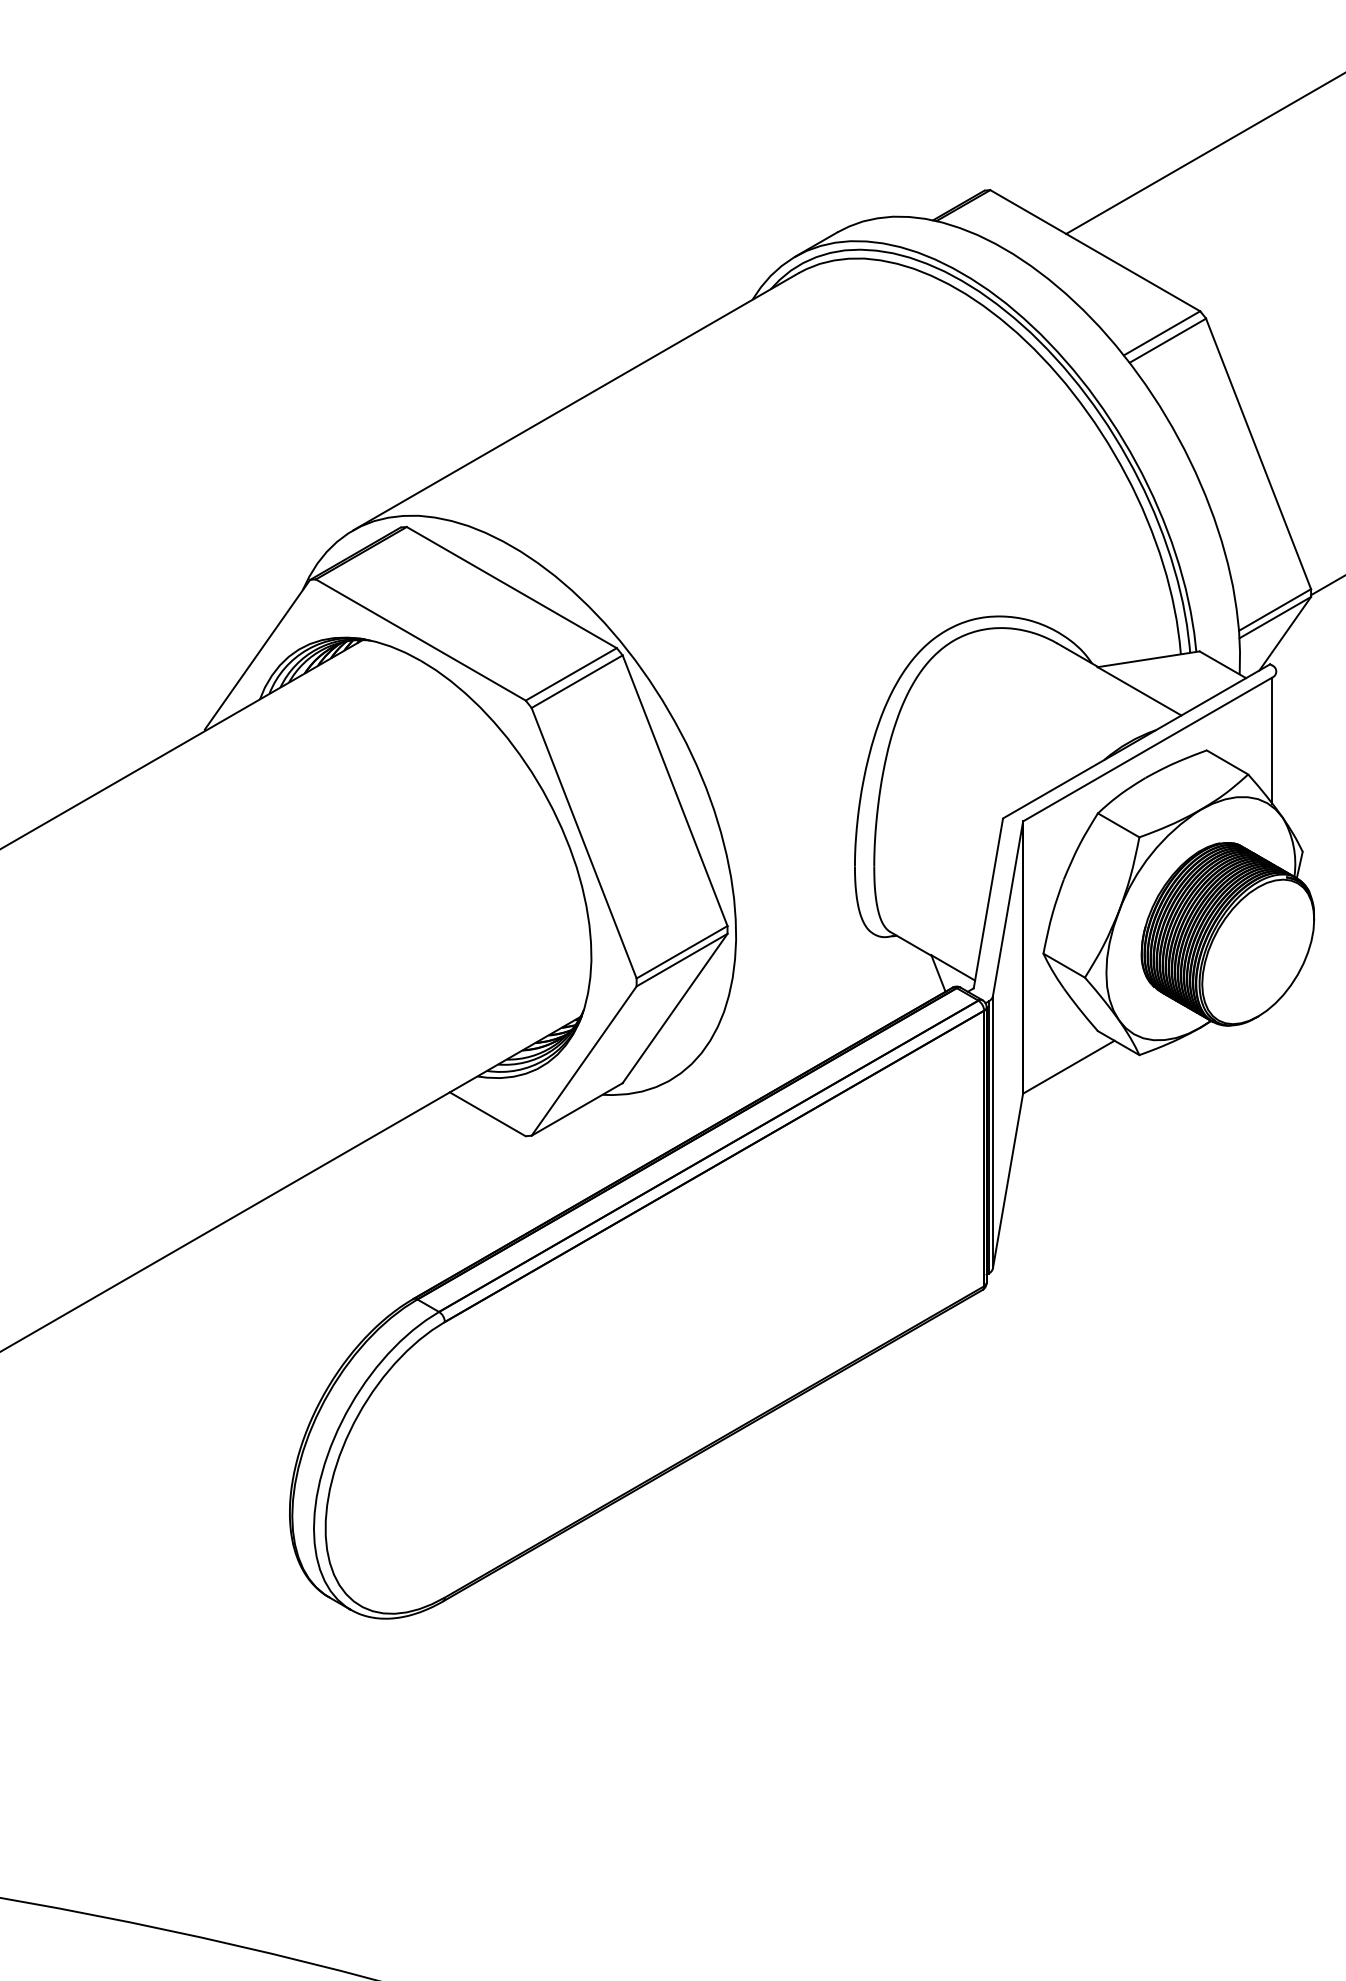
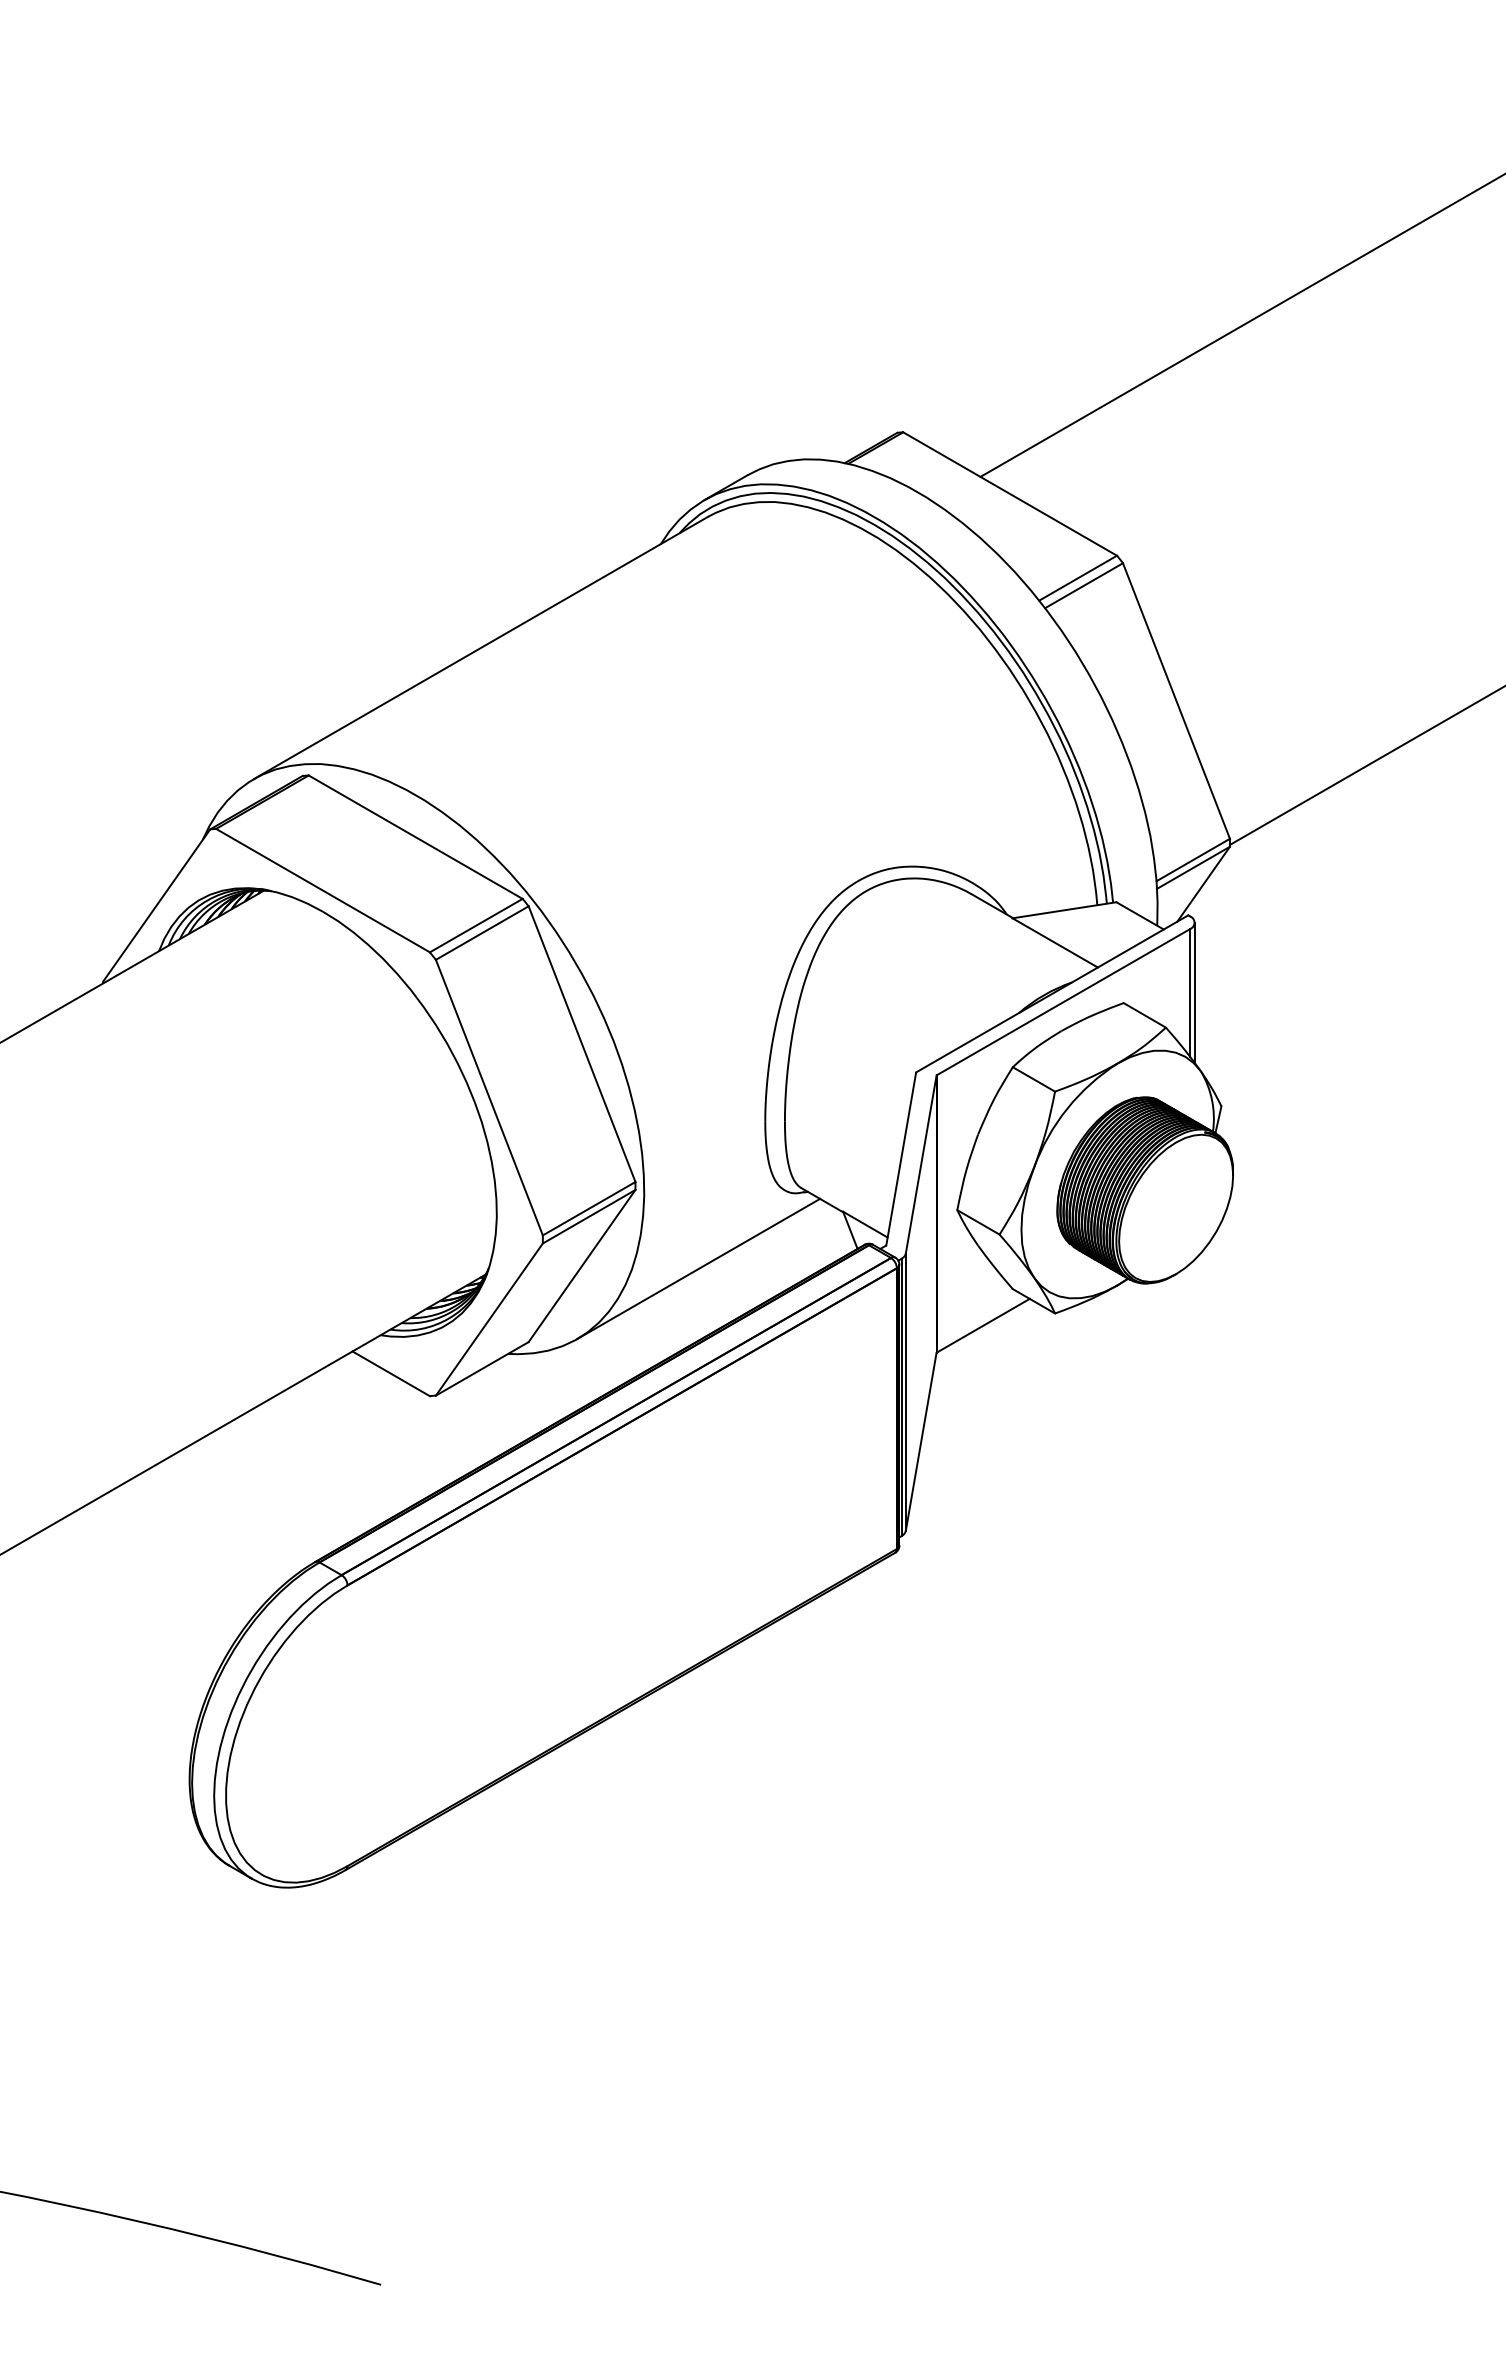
line: (1276, 740) -> (1194, 992), added
line: (789, 1010) -> (698, 1268), added

